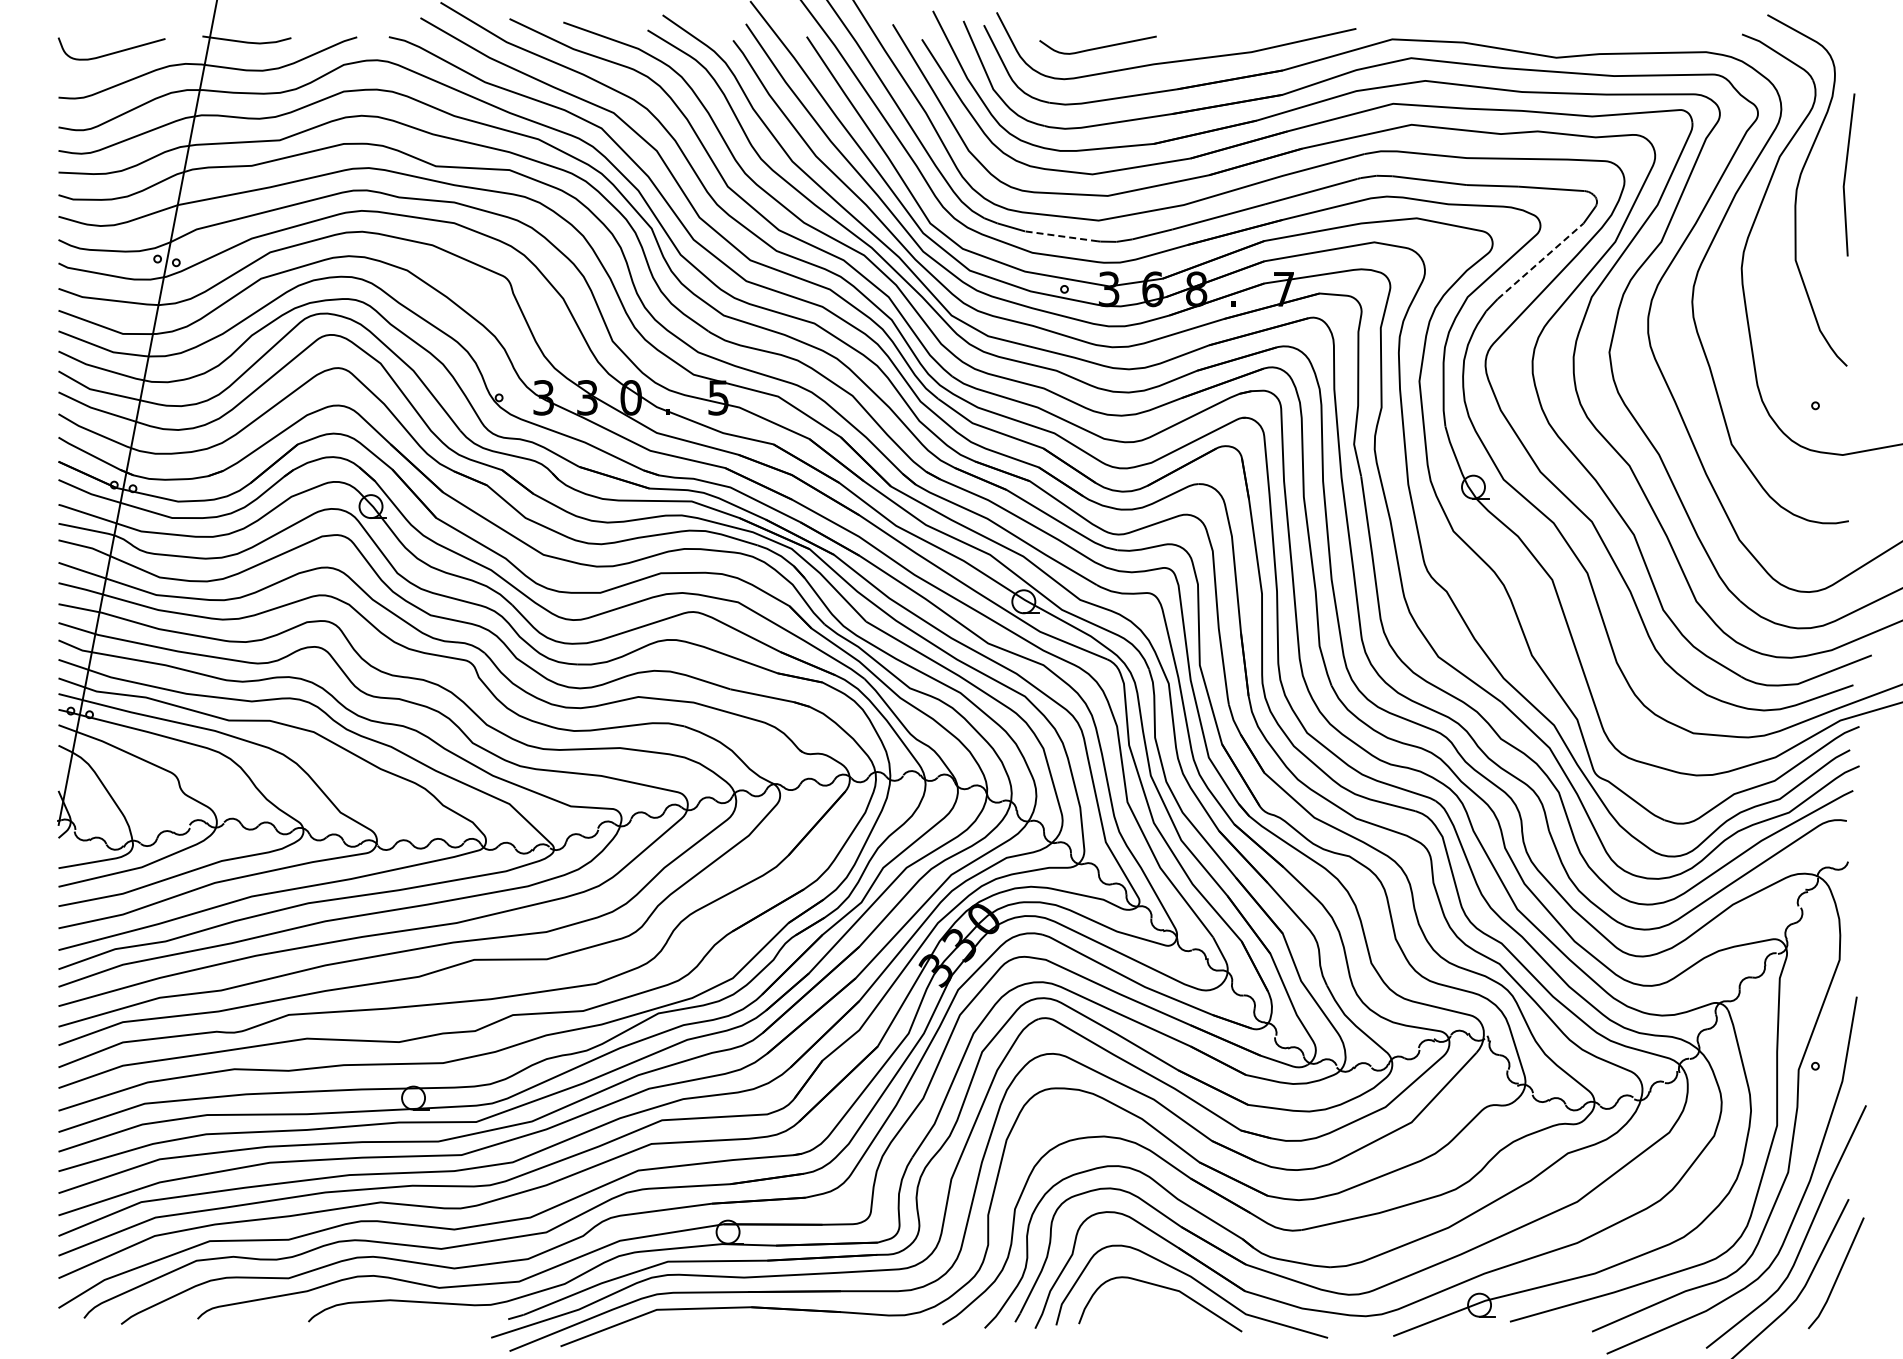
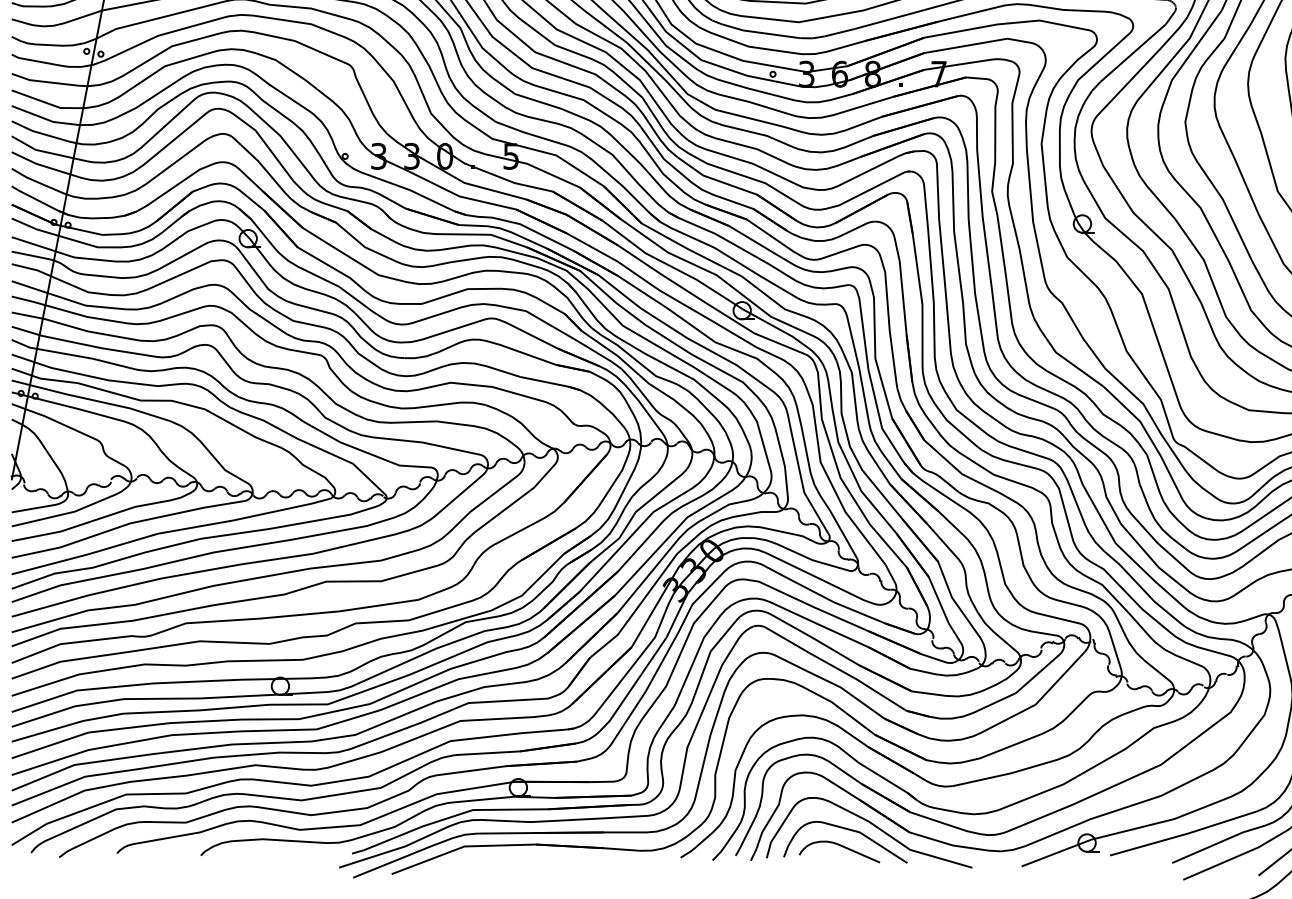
line: (1061, 236) -> (770, 34), dashed -> solid
line: (1541, 260) -> (1133, 52), dashed -> solid
curve: (1155, 1310) -> (841, 847), added

